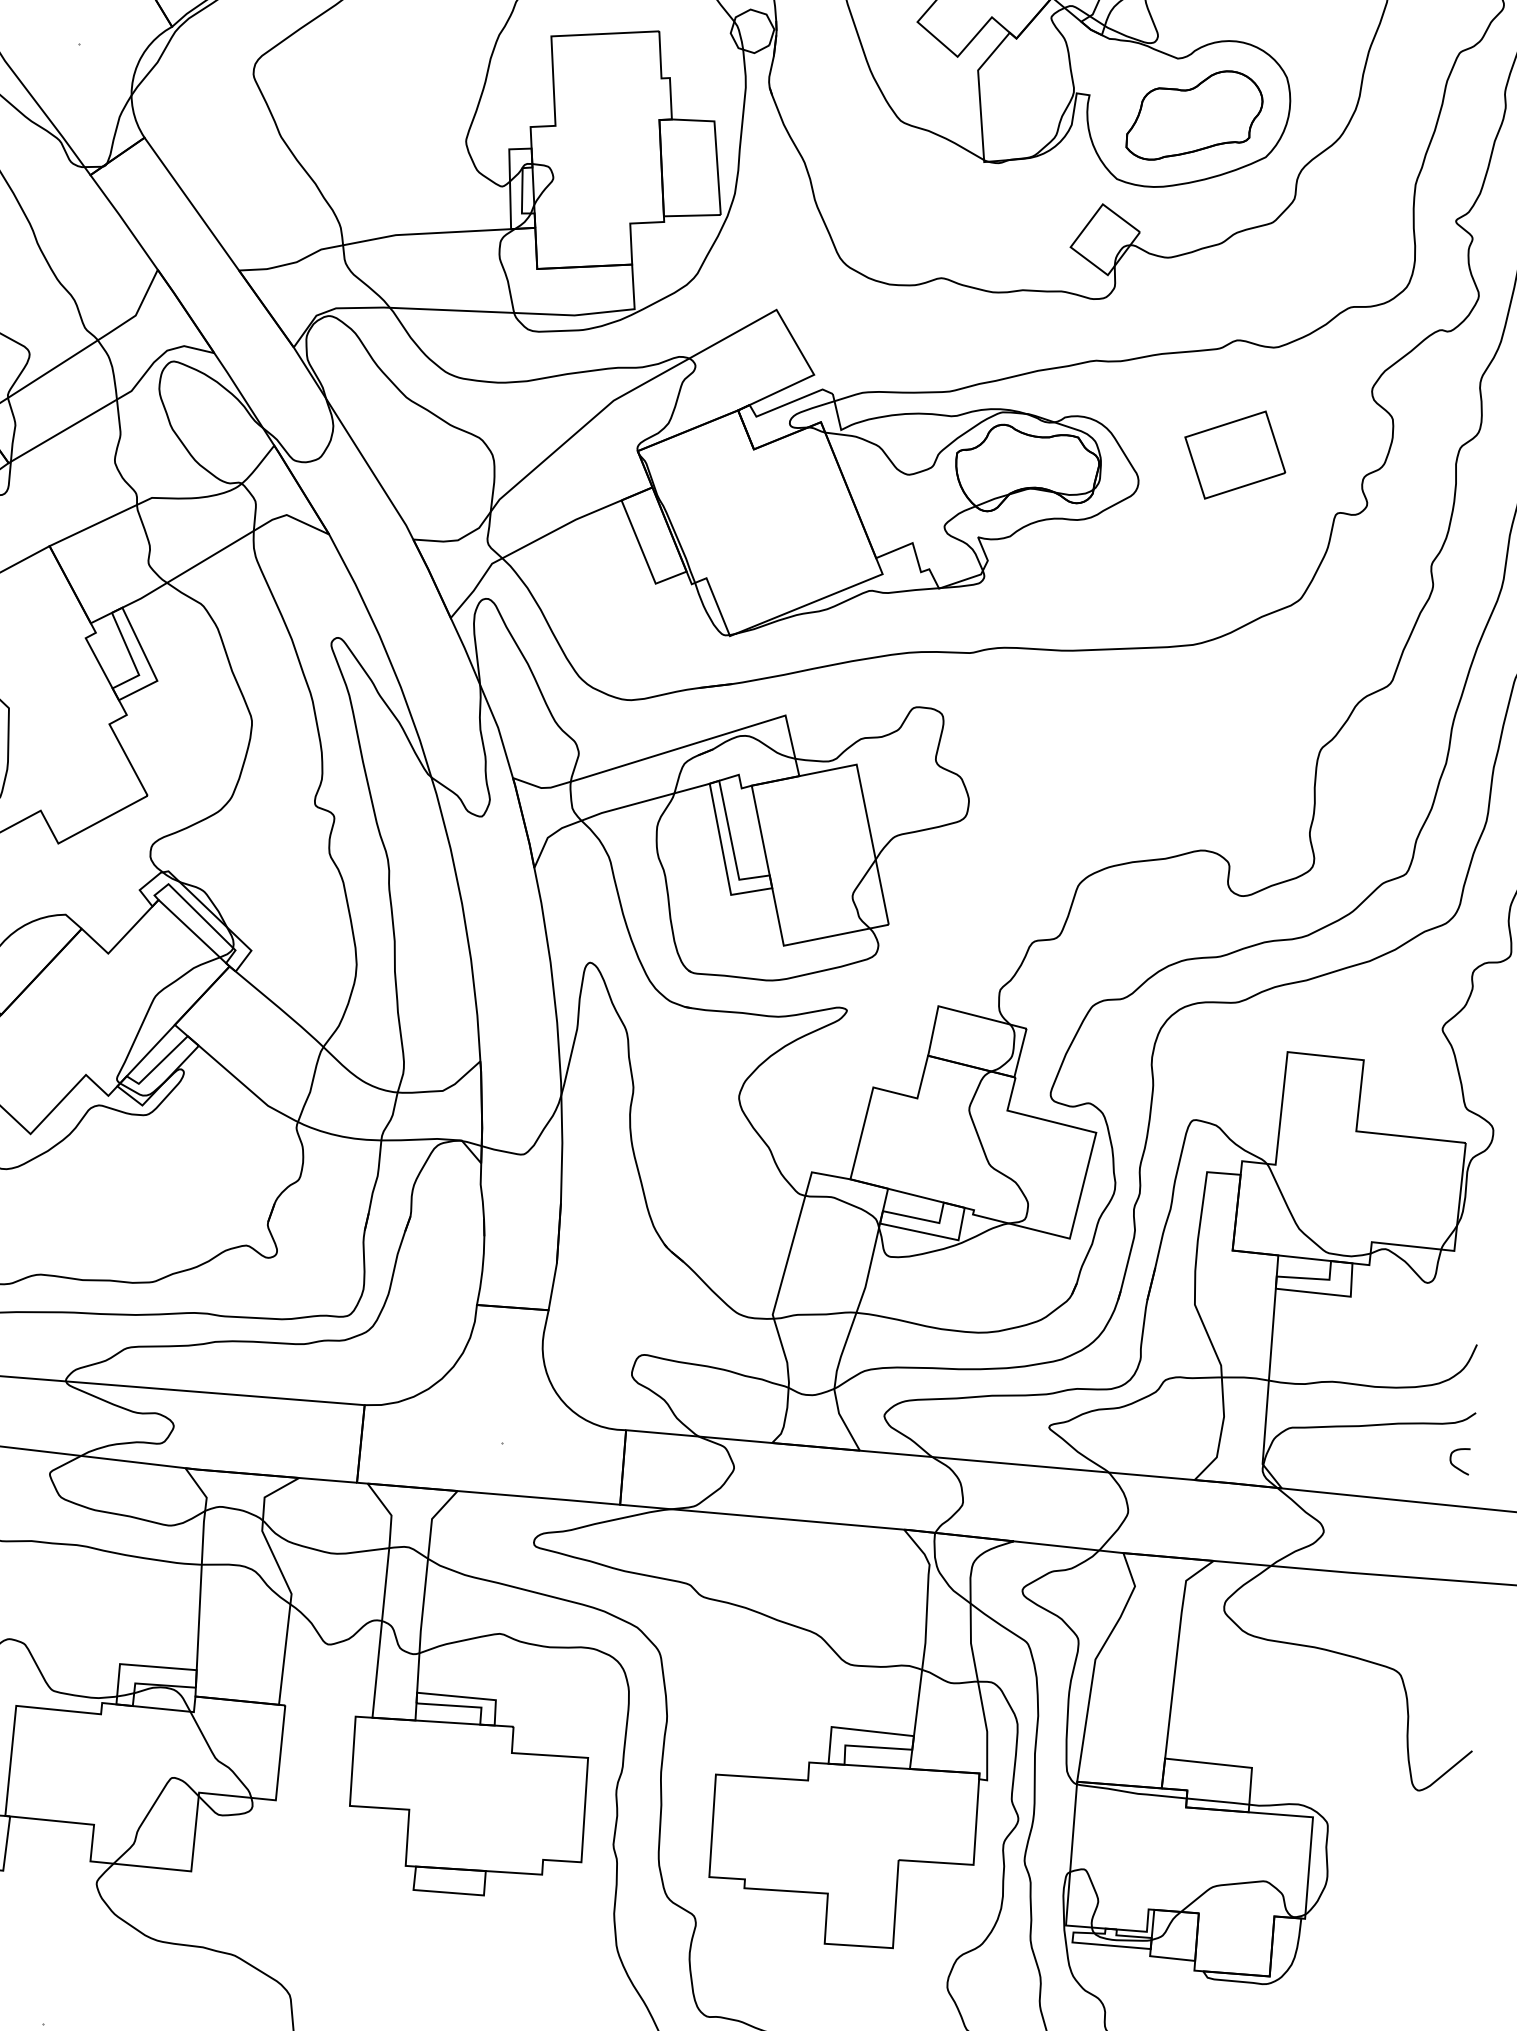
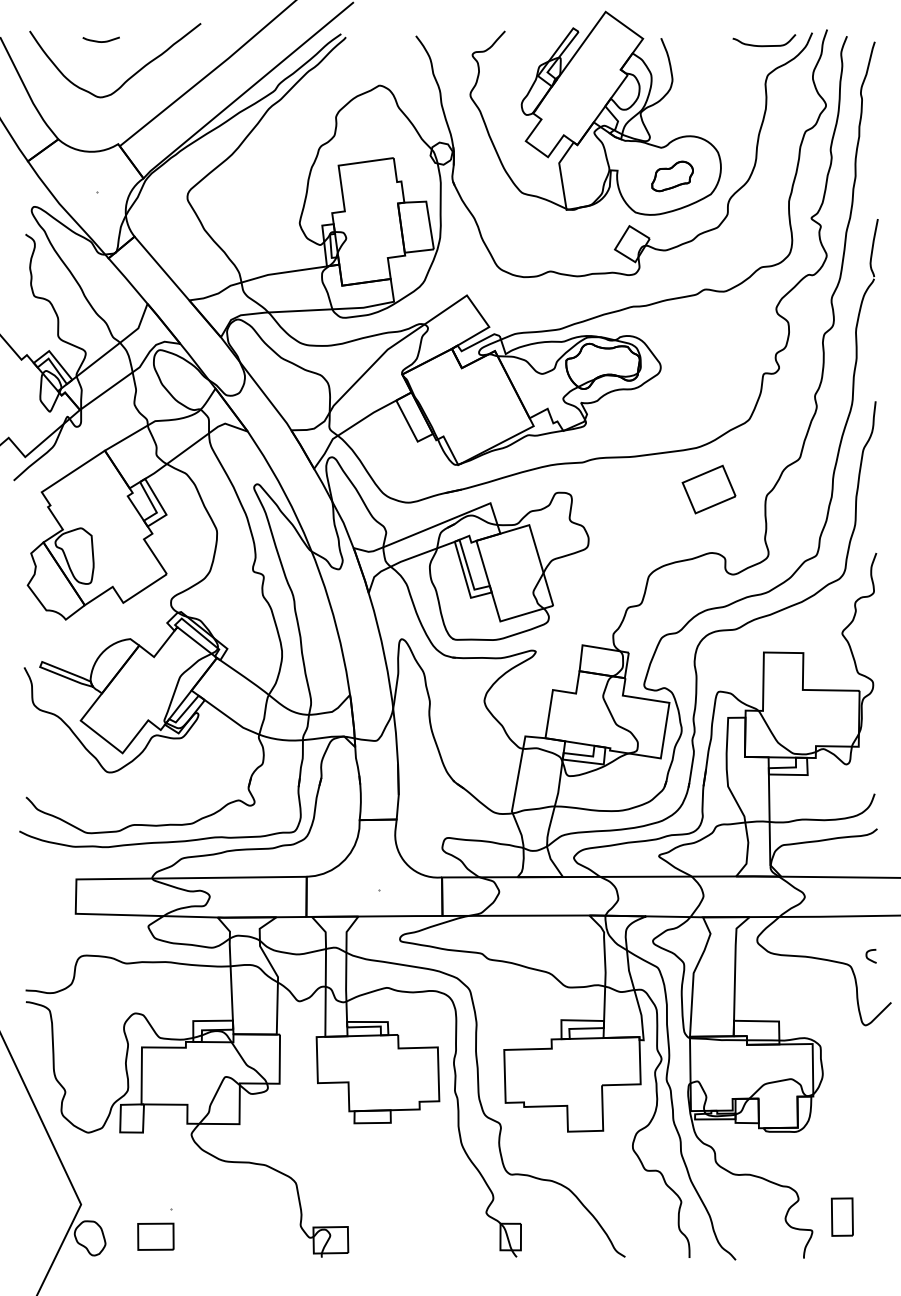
part: (1194, 116) -> (672, 176), size x0.6
part: (1234, 454) -> (708, 489), moved
curve: (1454, 1462) -> (868, 957), moved

